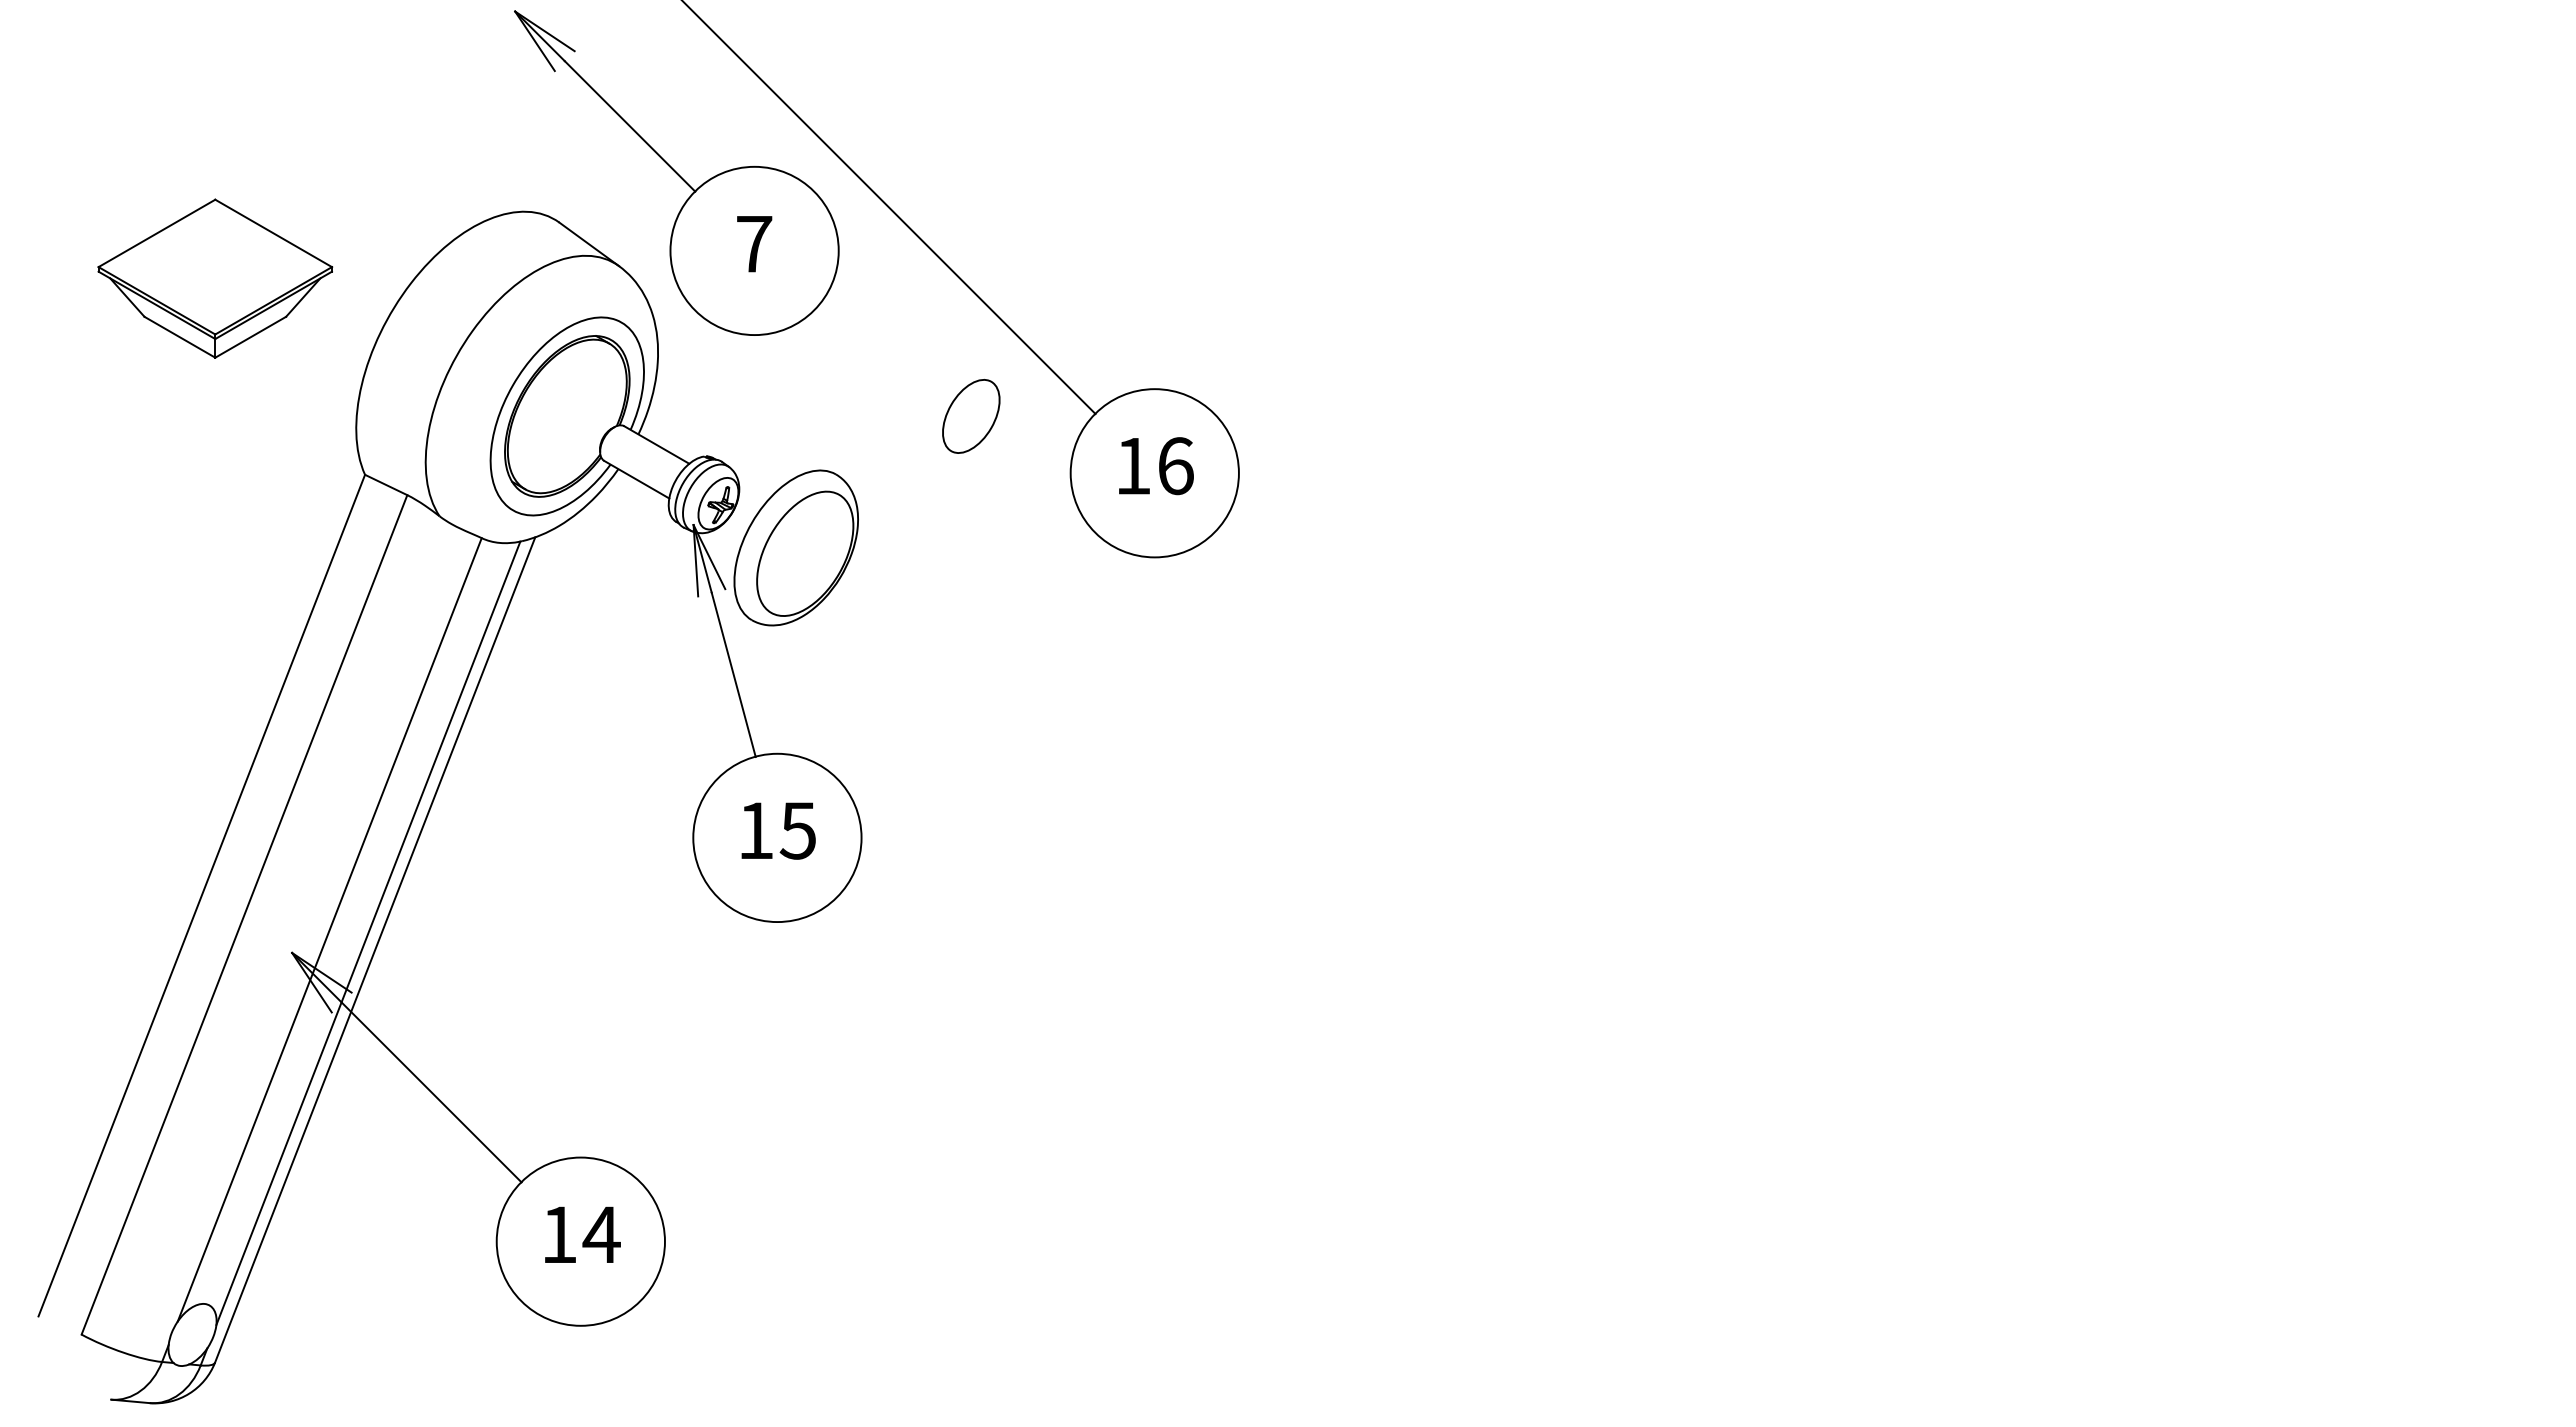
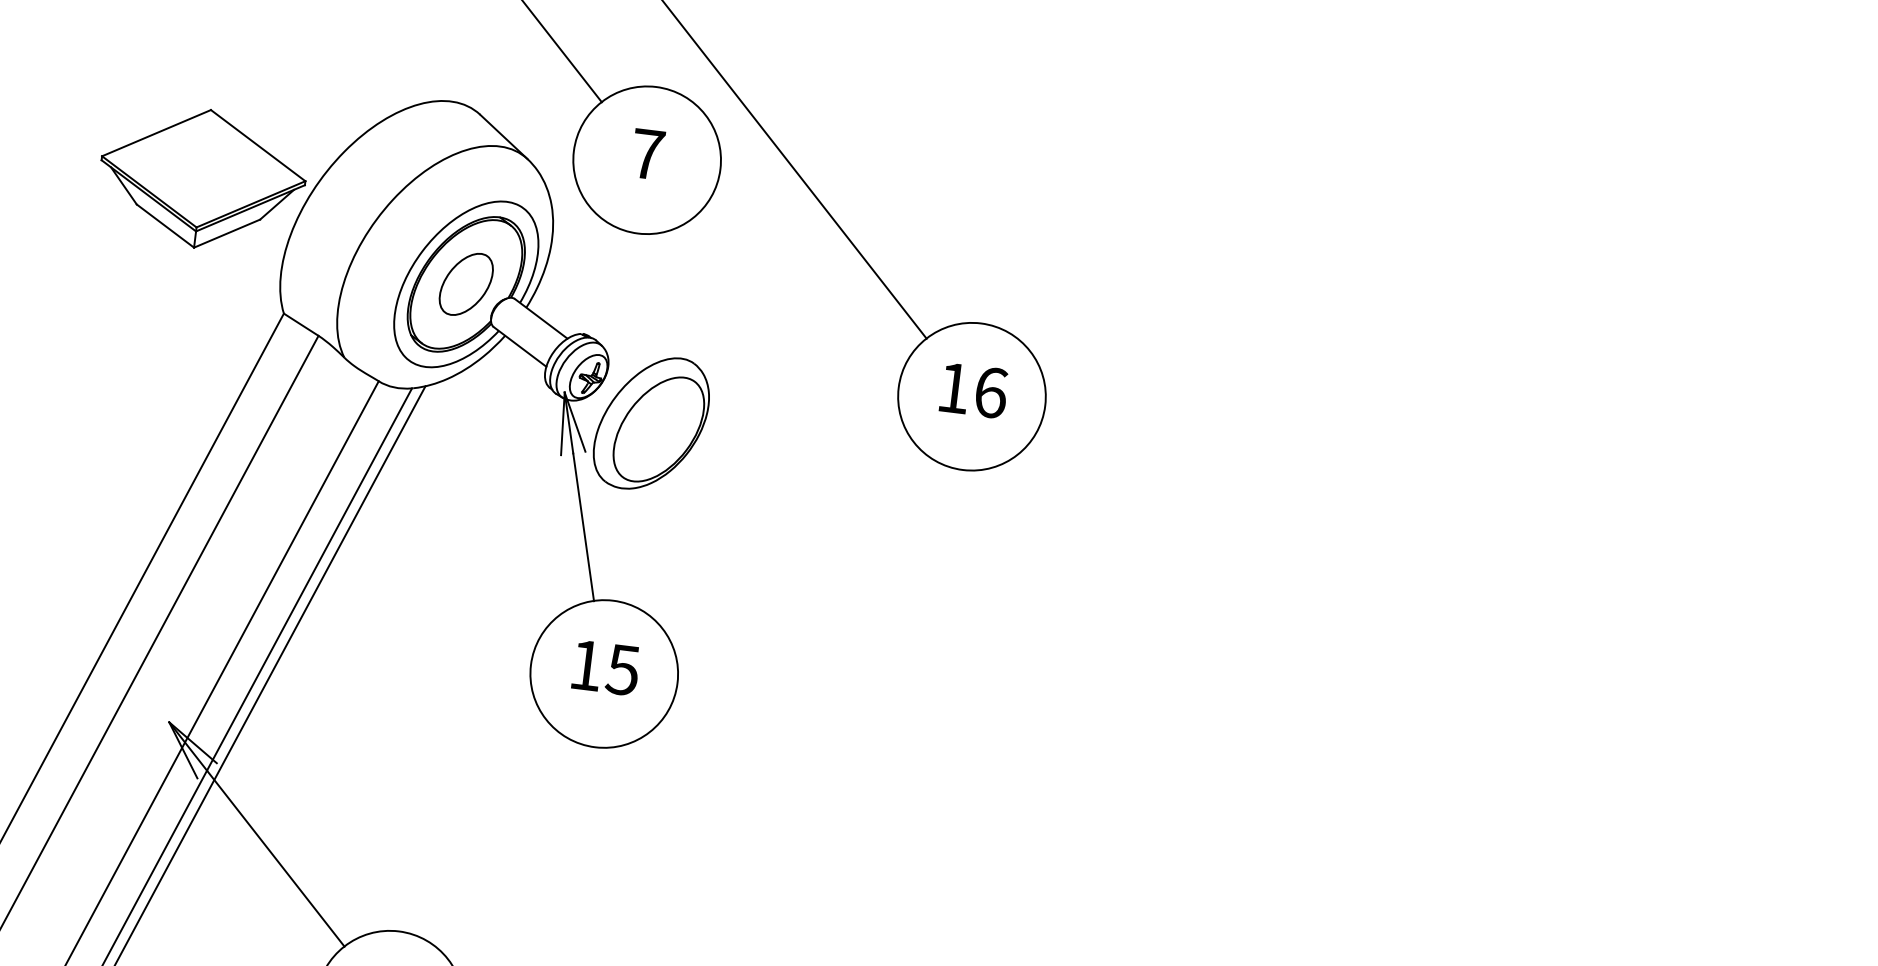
part: (215, 278) -> (202, 178), moved
part: (971, 416) -> (466, 284), moved

